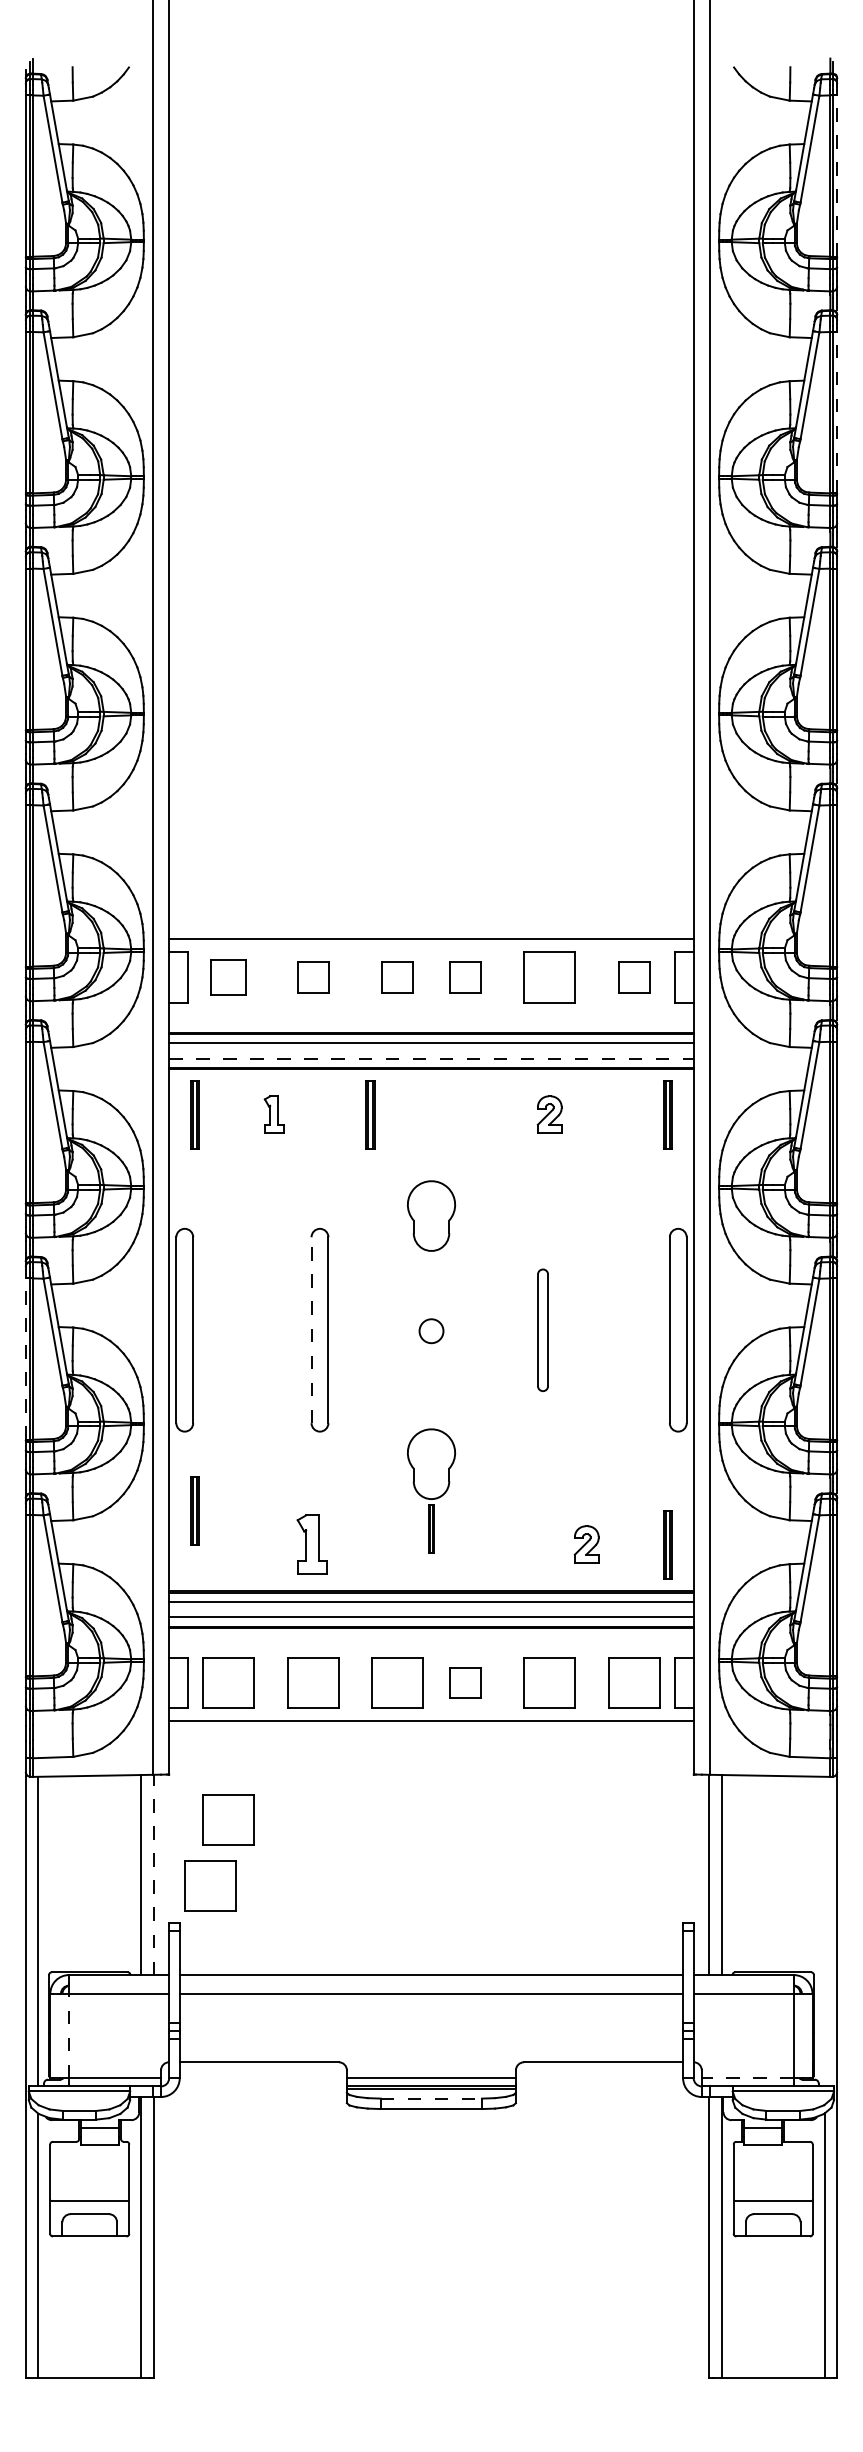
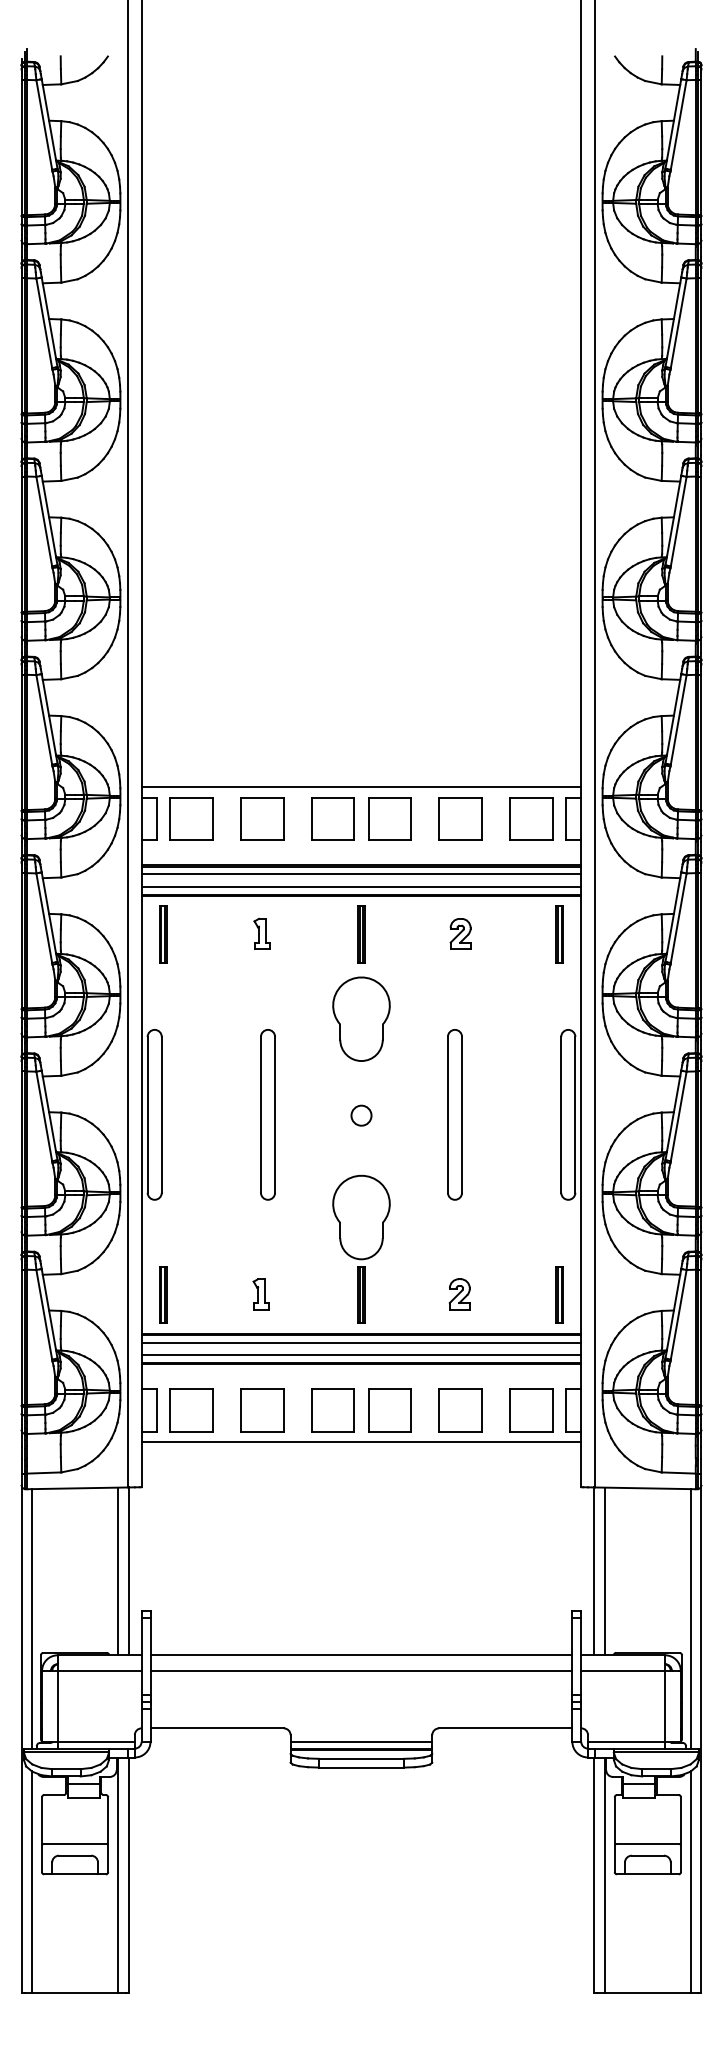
line: (837, 176) -> (701, 147), dashed -> solid
line: (837, 412) -> (701, 345), dashed -> solid
part: (228, 977) -> (191, 819), size x1.43
part: (313, 977) -> (262, 819), size x1.67
part: (397, 977) -> (333, 819), size x1.67
part: (465, 977) -> (389, 819), size x1.67
part: (634, 977) -> (531, 819), size x1.67
line: (432, 1058) -> (362, 887), dashed -> solid
part: (273, 1114) -> (261, 934), moved
part: (370, 1114) -> (361, 934), moved
part: (431, 1215) -> (361, 1018), size x1.43
line: (311, 1330) -> (260, 1115), dashed -> solid
part: (542, 1330) -> (454, 1115), size x1.67
line: (25, 1359) -> (21, 1139), dashed -> solid
part: (431, 1490) -> (361, 1249), size x1.43
part: (194, 1510) -> (162, 1294), moved
part: (311, 1544) -> (260, 1294), size x0.62
part: (586, 1544) -> (459, 1294), moved
part: (465, 1682) -> (389, 1410), size x1.67
part: (228, 1819) -> (191, 1524), removed
line: (153, 1874) -> (128, 1571), dashed -> solid
part: (210, 1885) -> (176, 1580), removed
line: (824, 1931) -> (690, 1618), added
line: (69, 2035) -> (58, 1705), dashed -> solid
line: (747, 2078) -> (626, 1741), dashed -> solid
line: (431, 2098) -> (361, 1758), dashed -> solid

